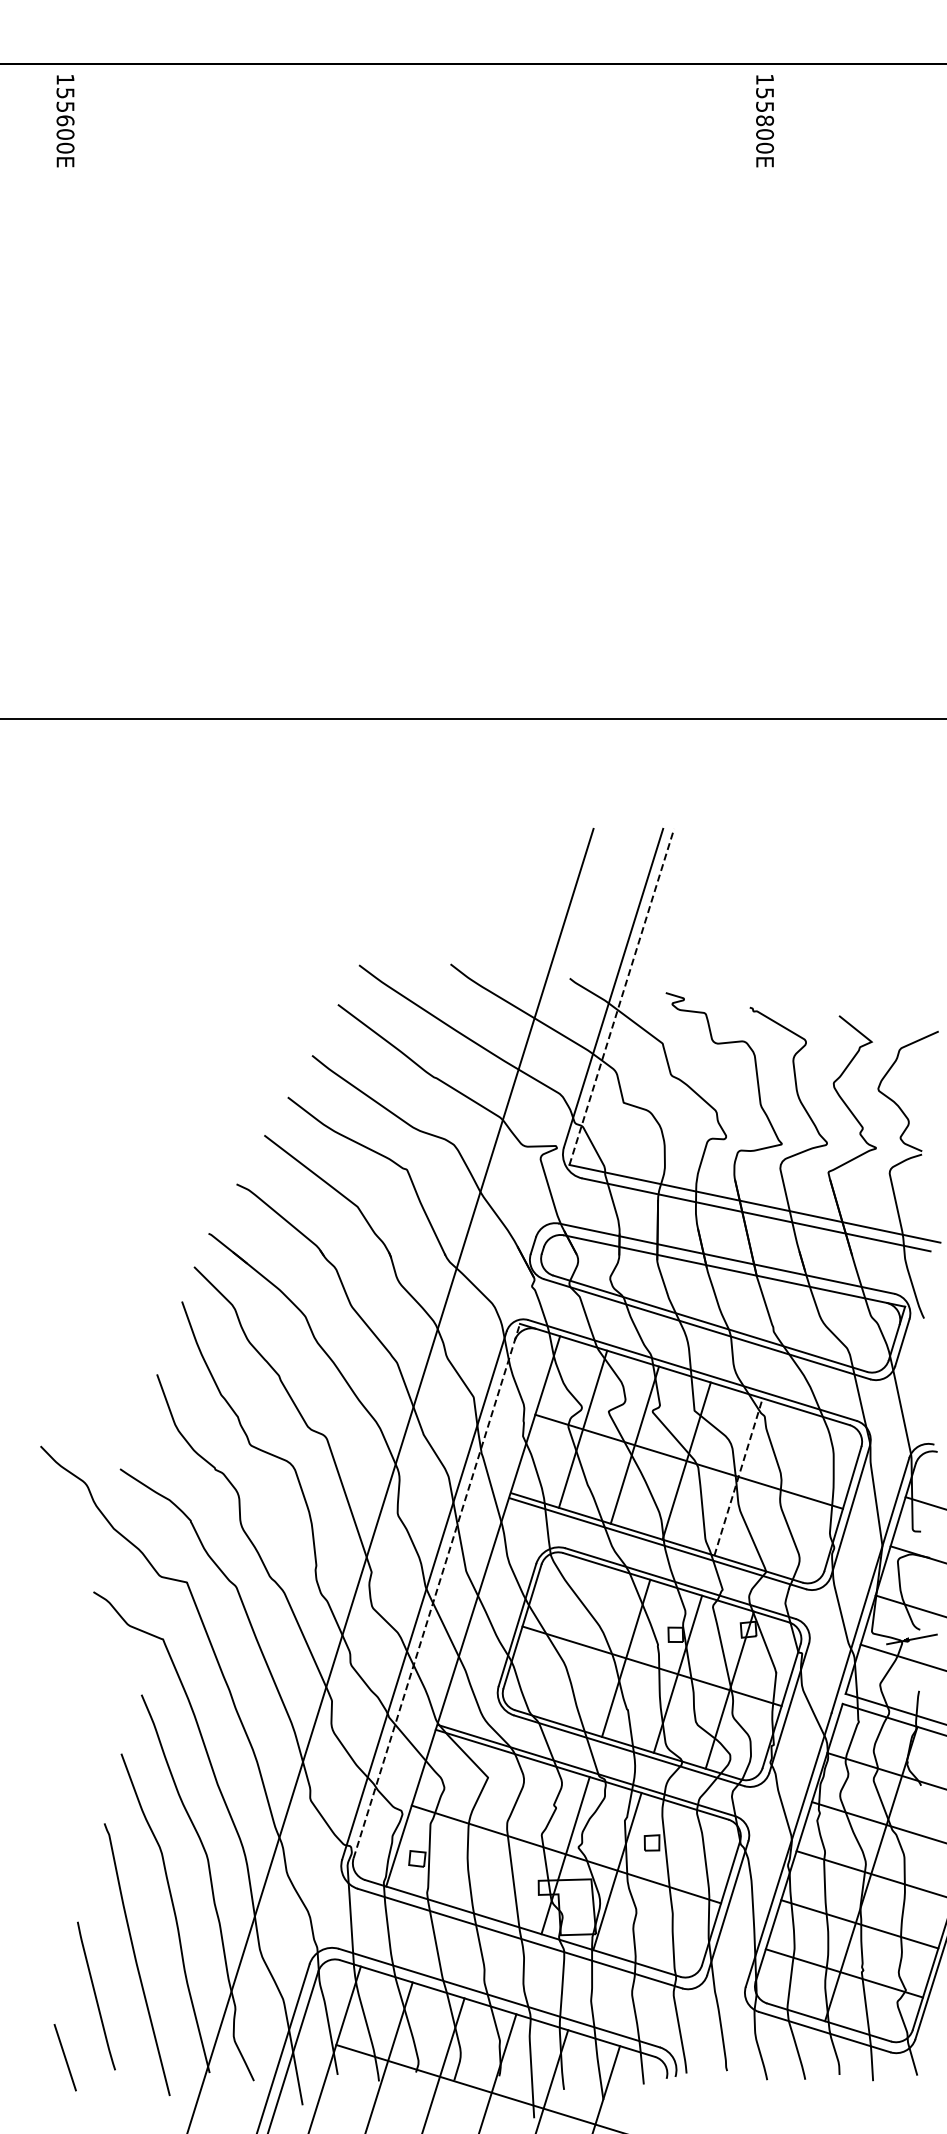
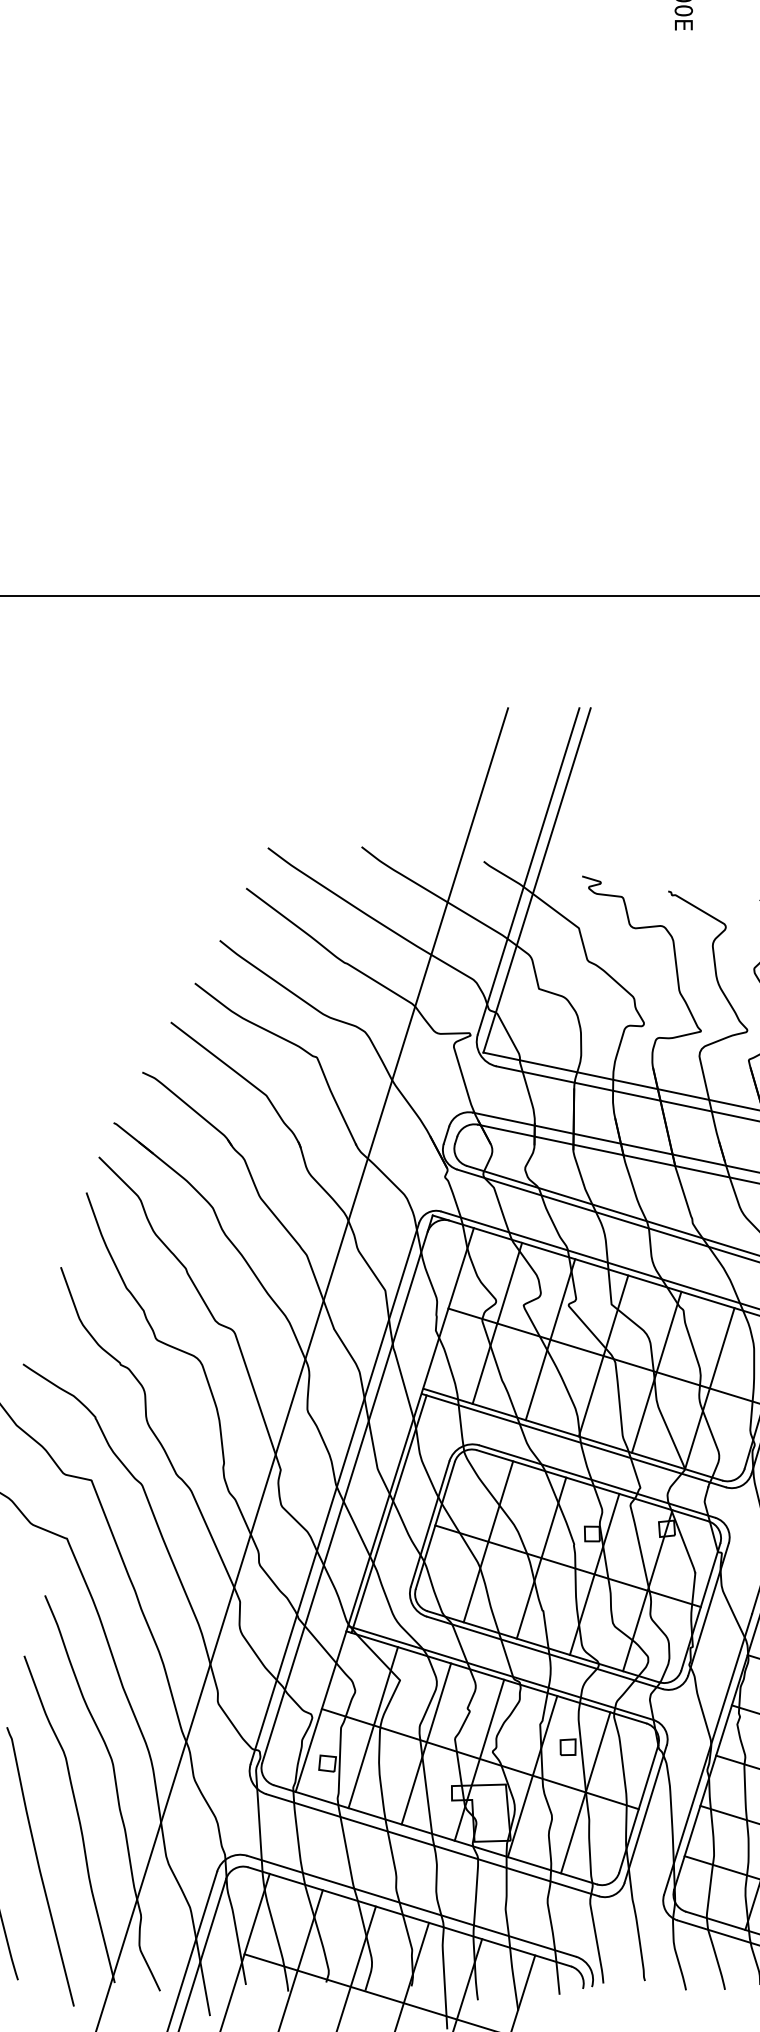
line: (621, 996) -> (536, 879), dashed -> solid
line: (738, 1476) -> (656, 1371), dashed -> solid
line: (790, 1492) -> (709, 1388), added
line: (436, 1591) -> (347, 1489), dashed -> solid
line: (477, 1615) -> (389, 1514), added
line: (574, 1642) -> (488, 1541), added
line: (461, 1823) -> (372, 1727), added
line: (513, 1839) -> (426, 1743), added
line: (669, 1887) -> (585, 1792), added

